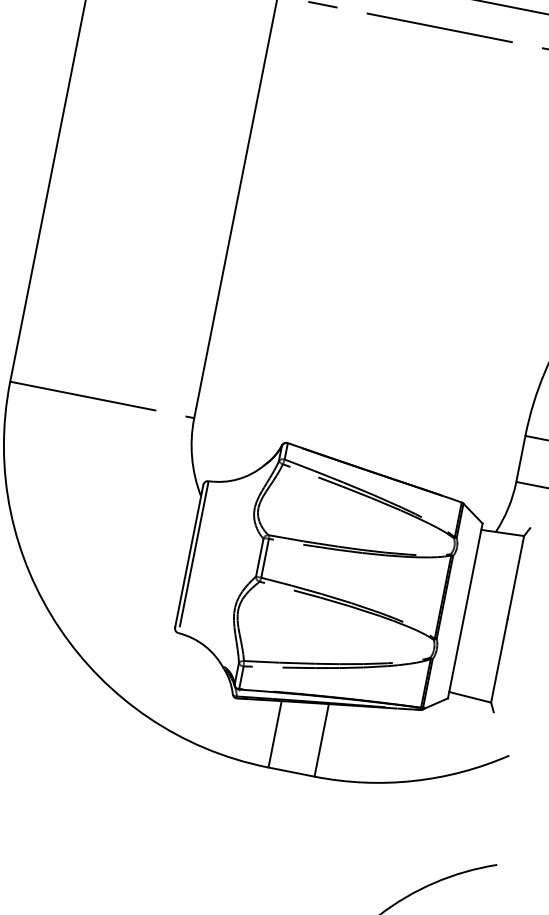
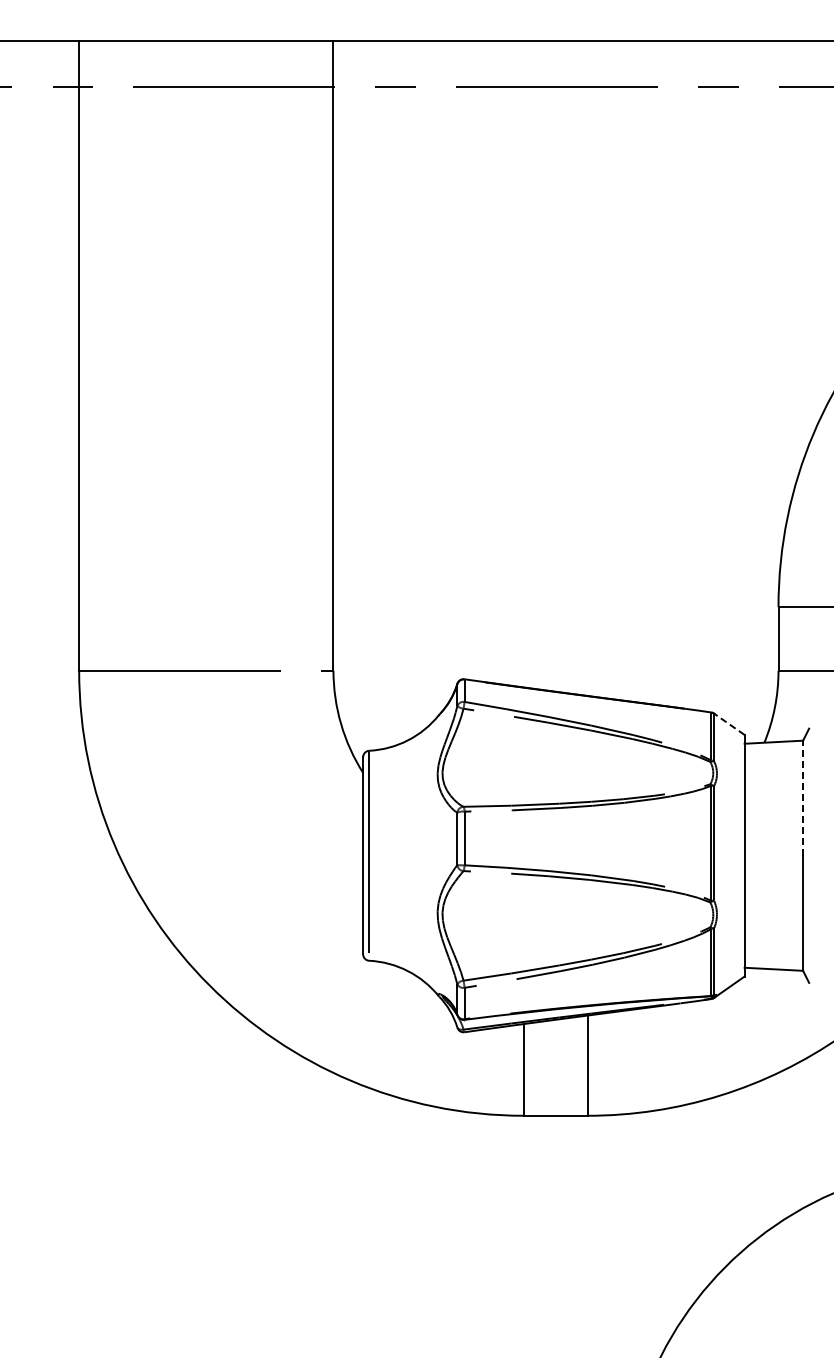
line: (473, 513) -> (729, 724), solid -> dashed
line: (516, 577) -> (803, 798), solid -> dashed

